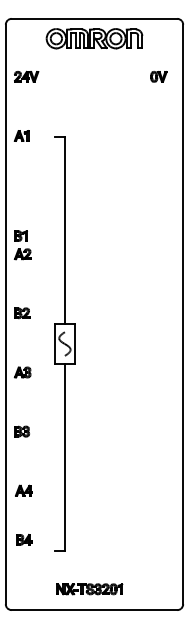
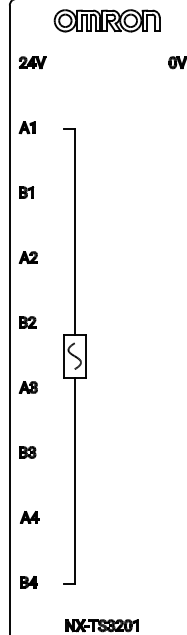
part: (20, 235) -> (25, 191), moved
part: (24, 539) -> (29, 581), moved

